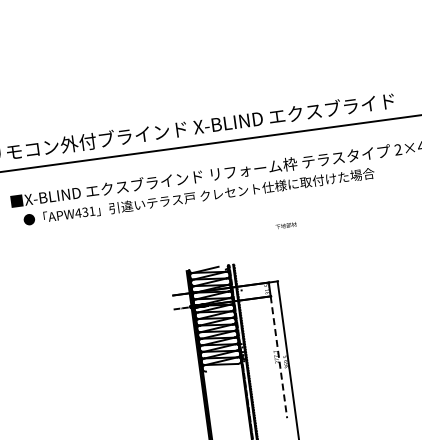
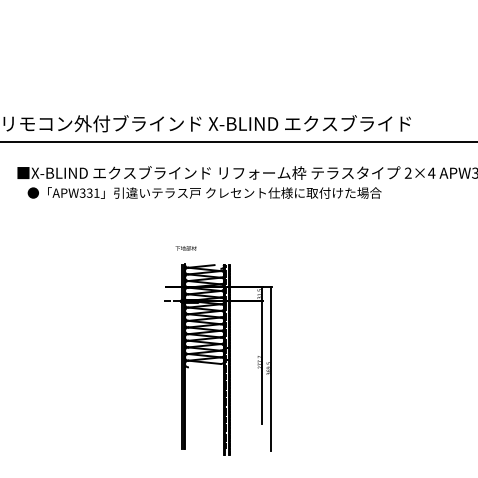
text: (78, 212) -> (82, 192), APW431 -> APW331
text: (285, 225) -> (185, 248), moved
line: (279, 357) -> (262, 363), dashed -> solid

